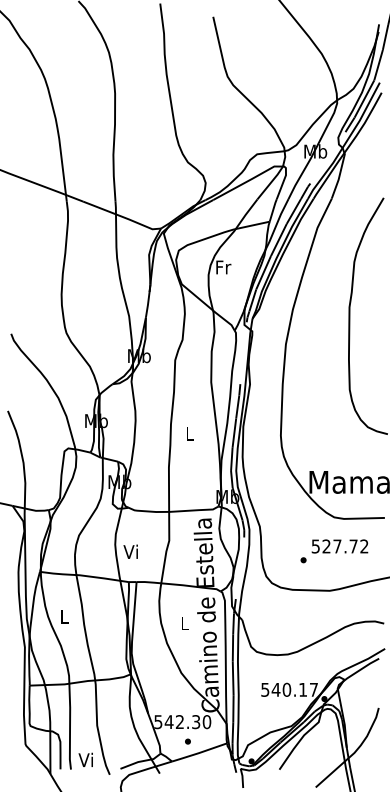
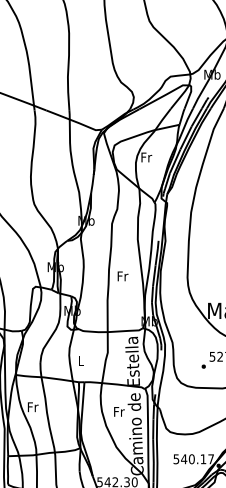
text: (190, 433) -> (122, 276), L -> Fr
text: (130, 551) -> (80, 360), Vi -> L
text: (64, 616) -> (32, 406), L -> Fr
text: (185, 623) -> (119, 411), L -> Fr

